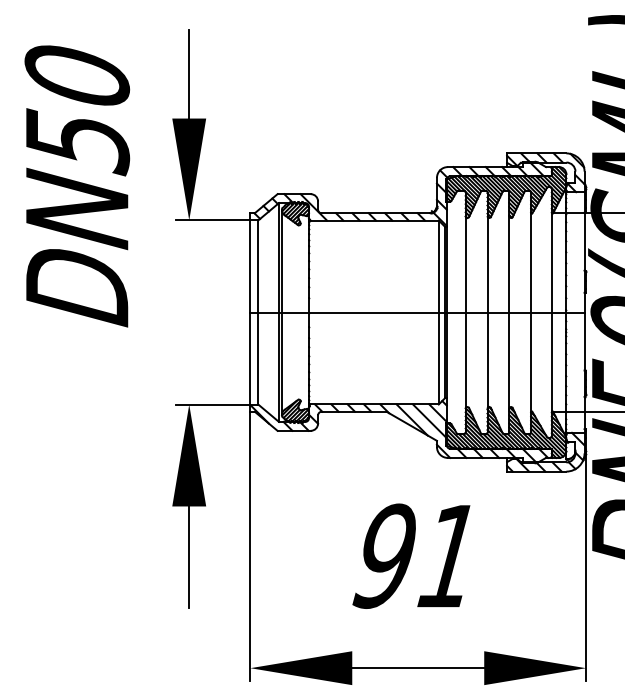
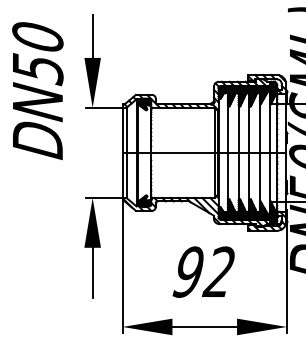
text: (444, 554) -> (217, 271), 91 -> 92

